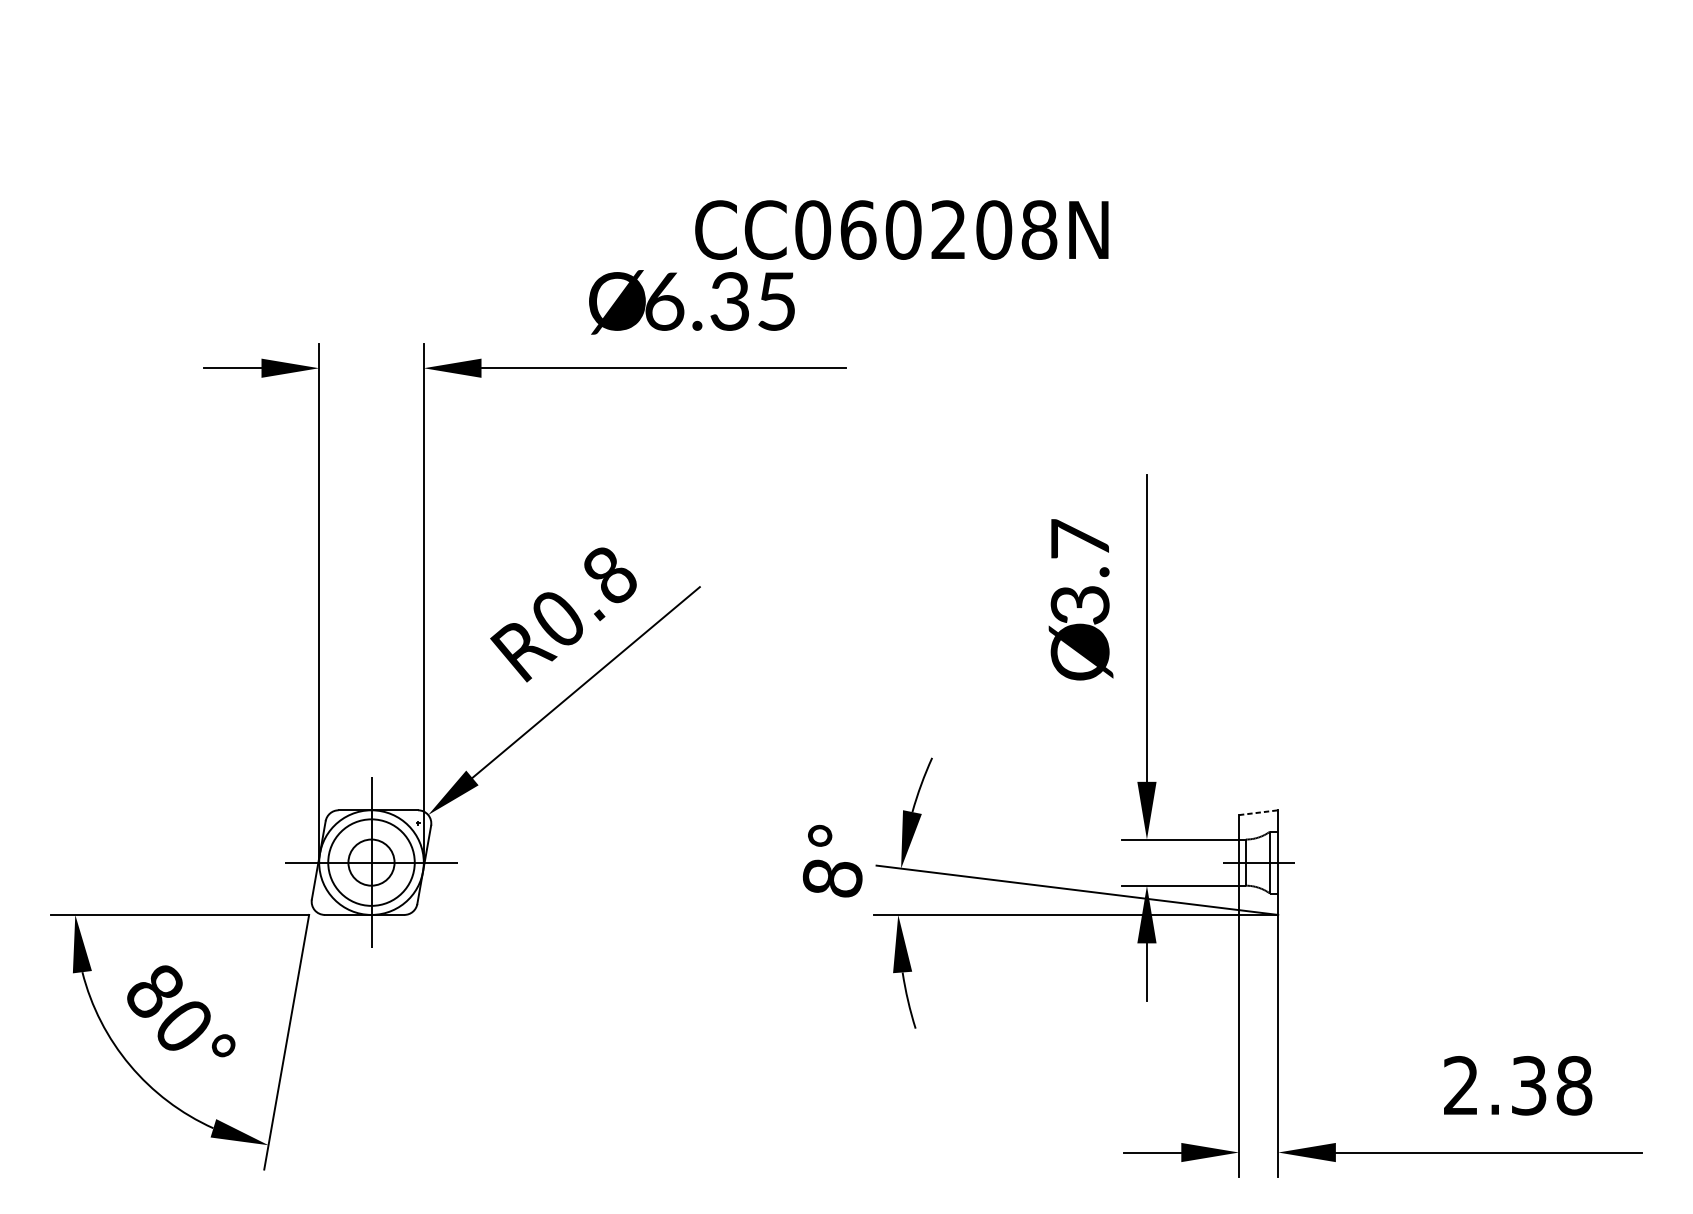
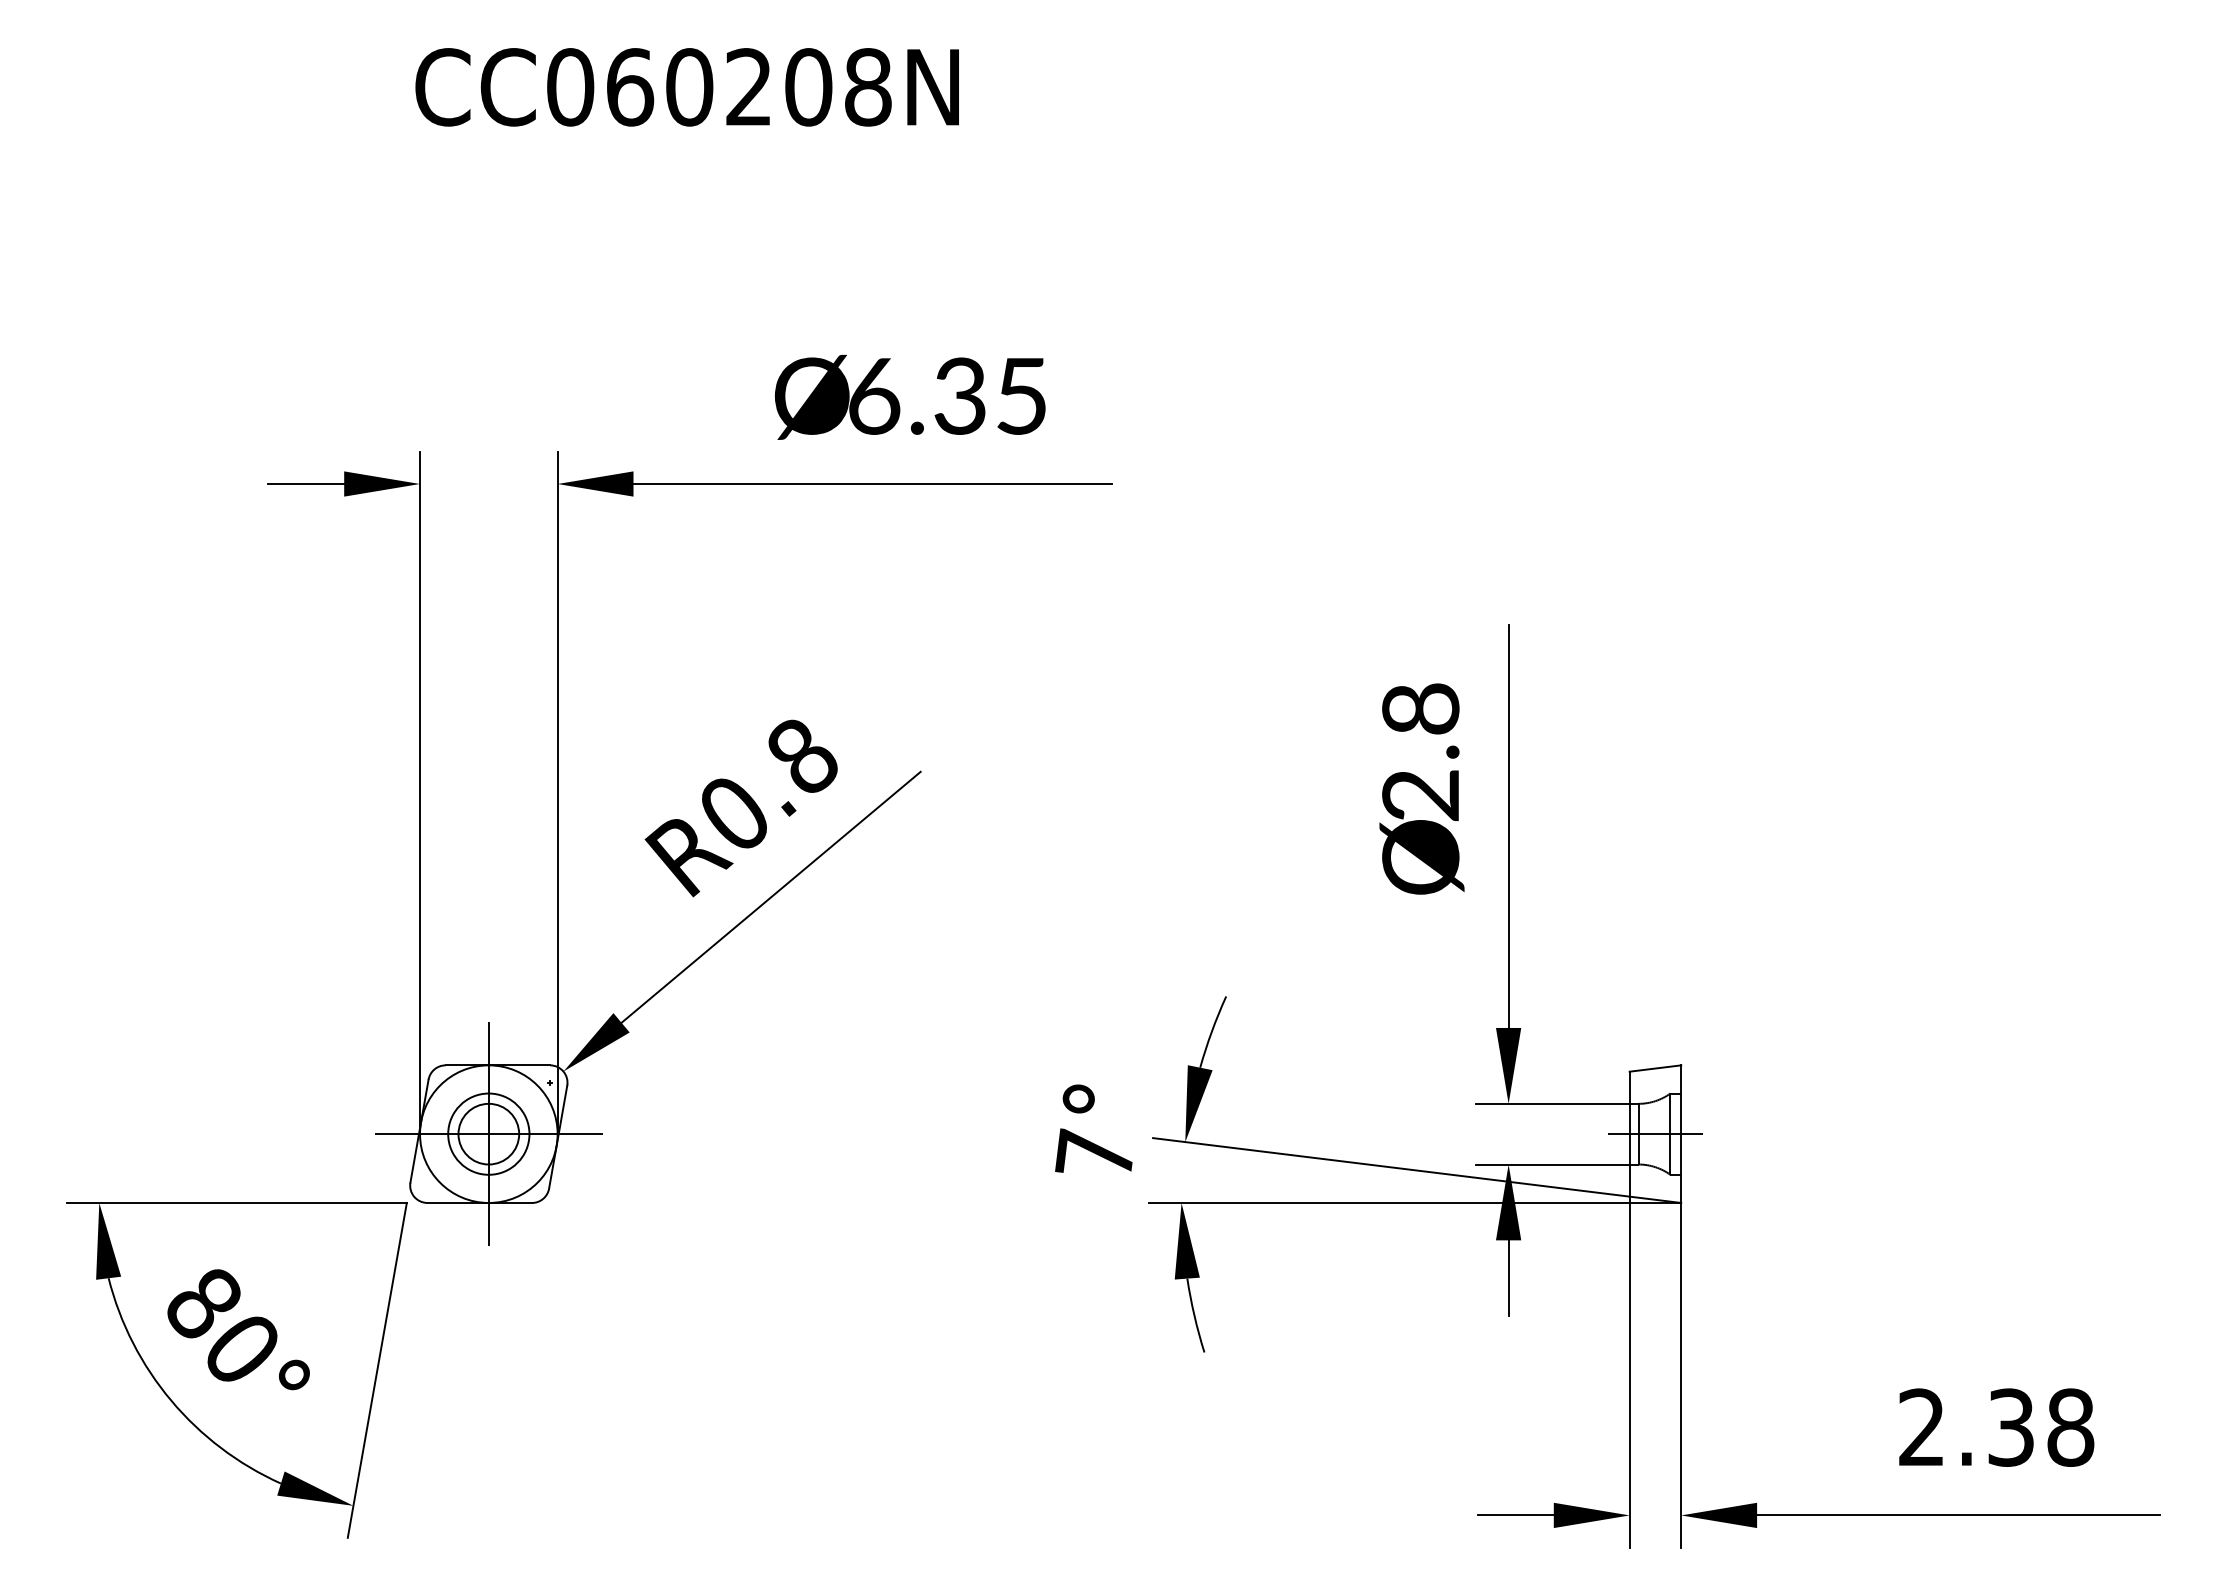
text: (901, 230) -> (686, 87), moved
text: (1079, 571) -> (1420, 751), 3.7 -> 2.8
line: (1258, 812) -> (1655, 1068), dashed -> solid
circle: (371, 862) -> (488, 1133), size x0.71
text: (832, 878) -> (1094, 1154), 8° -> 7°

